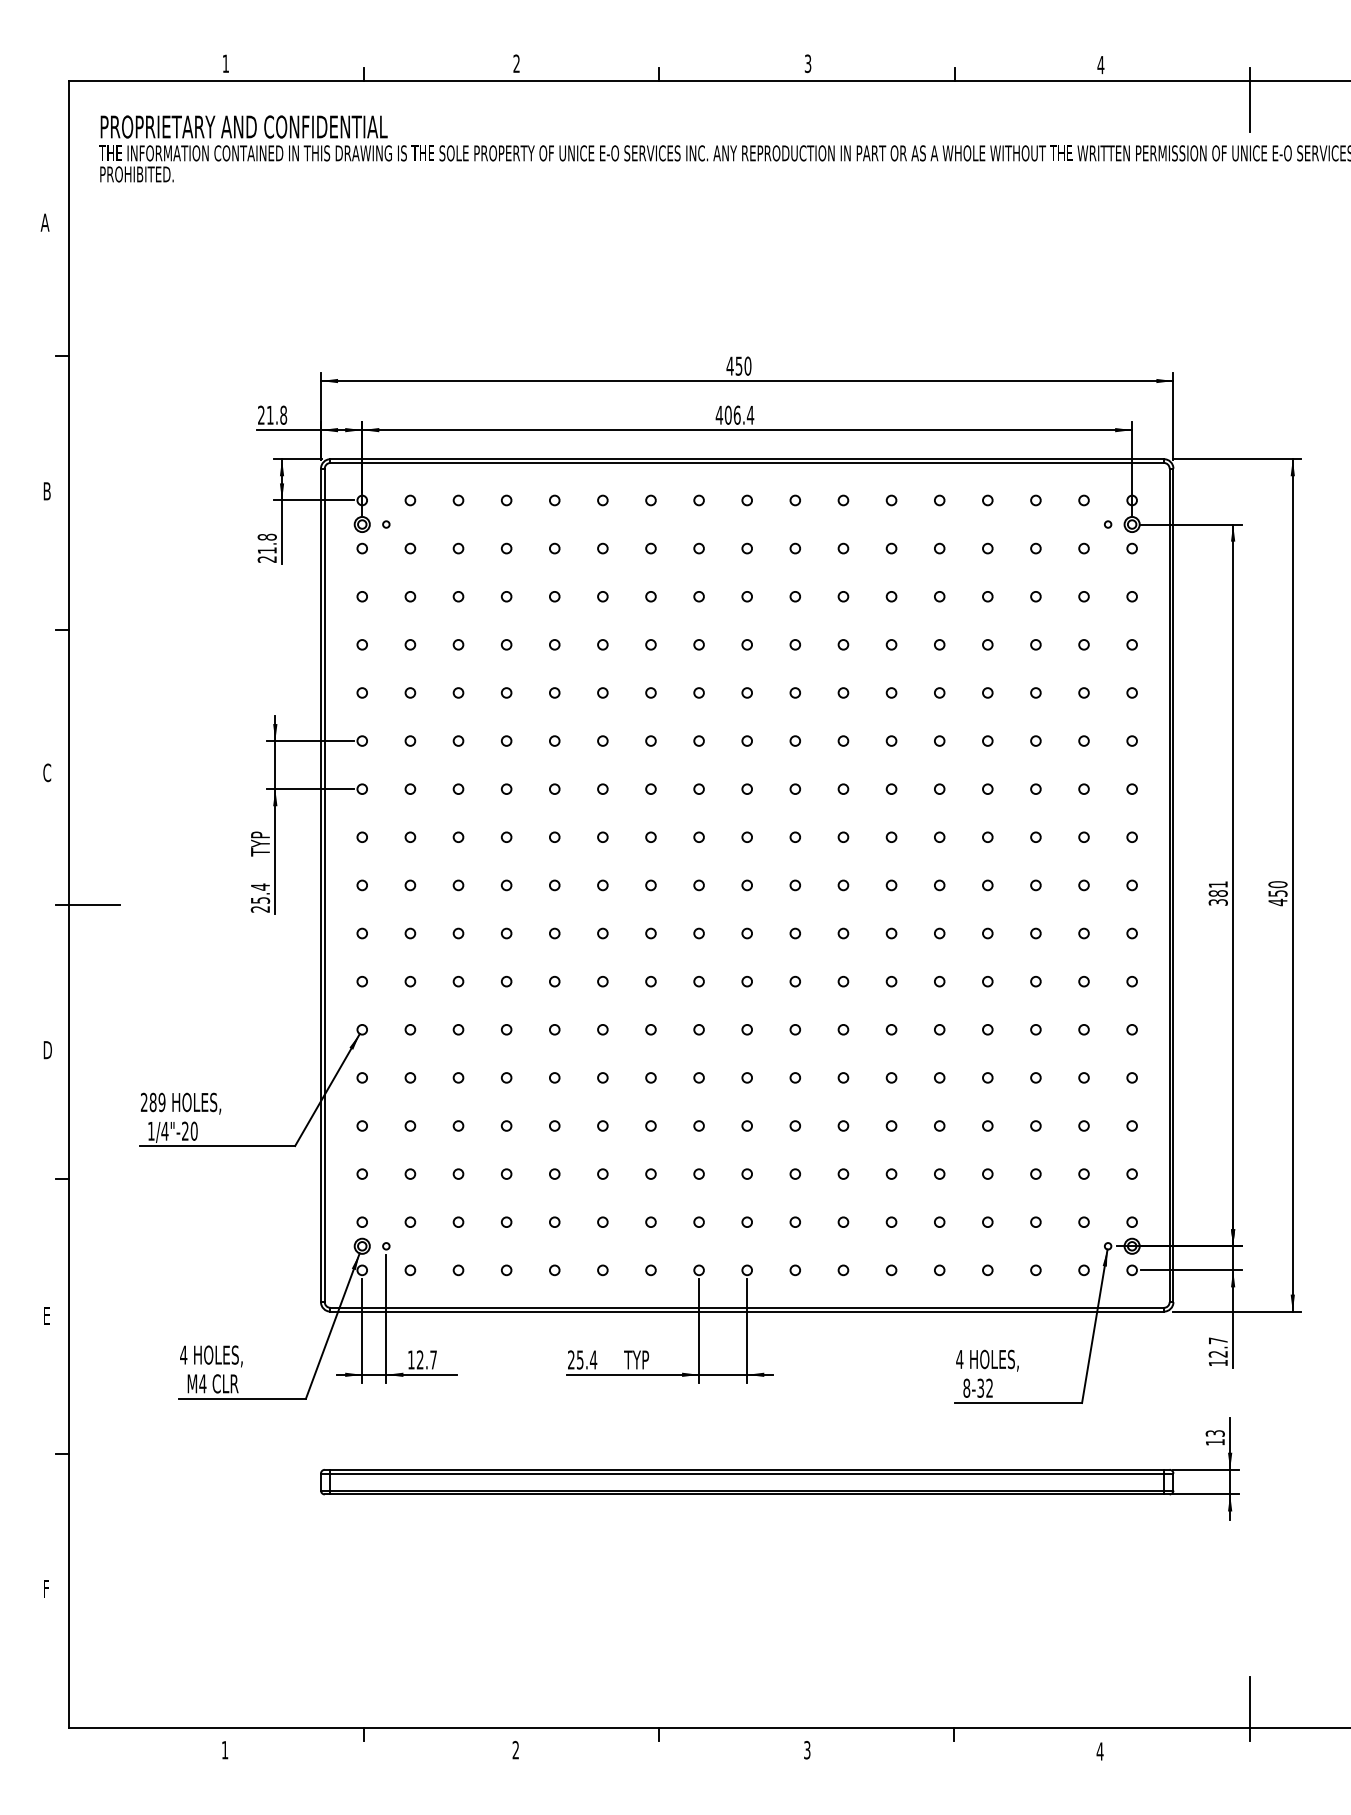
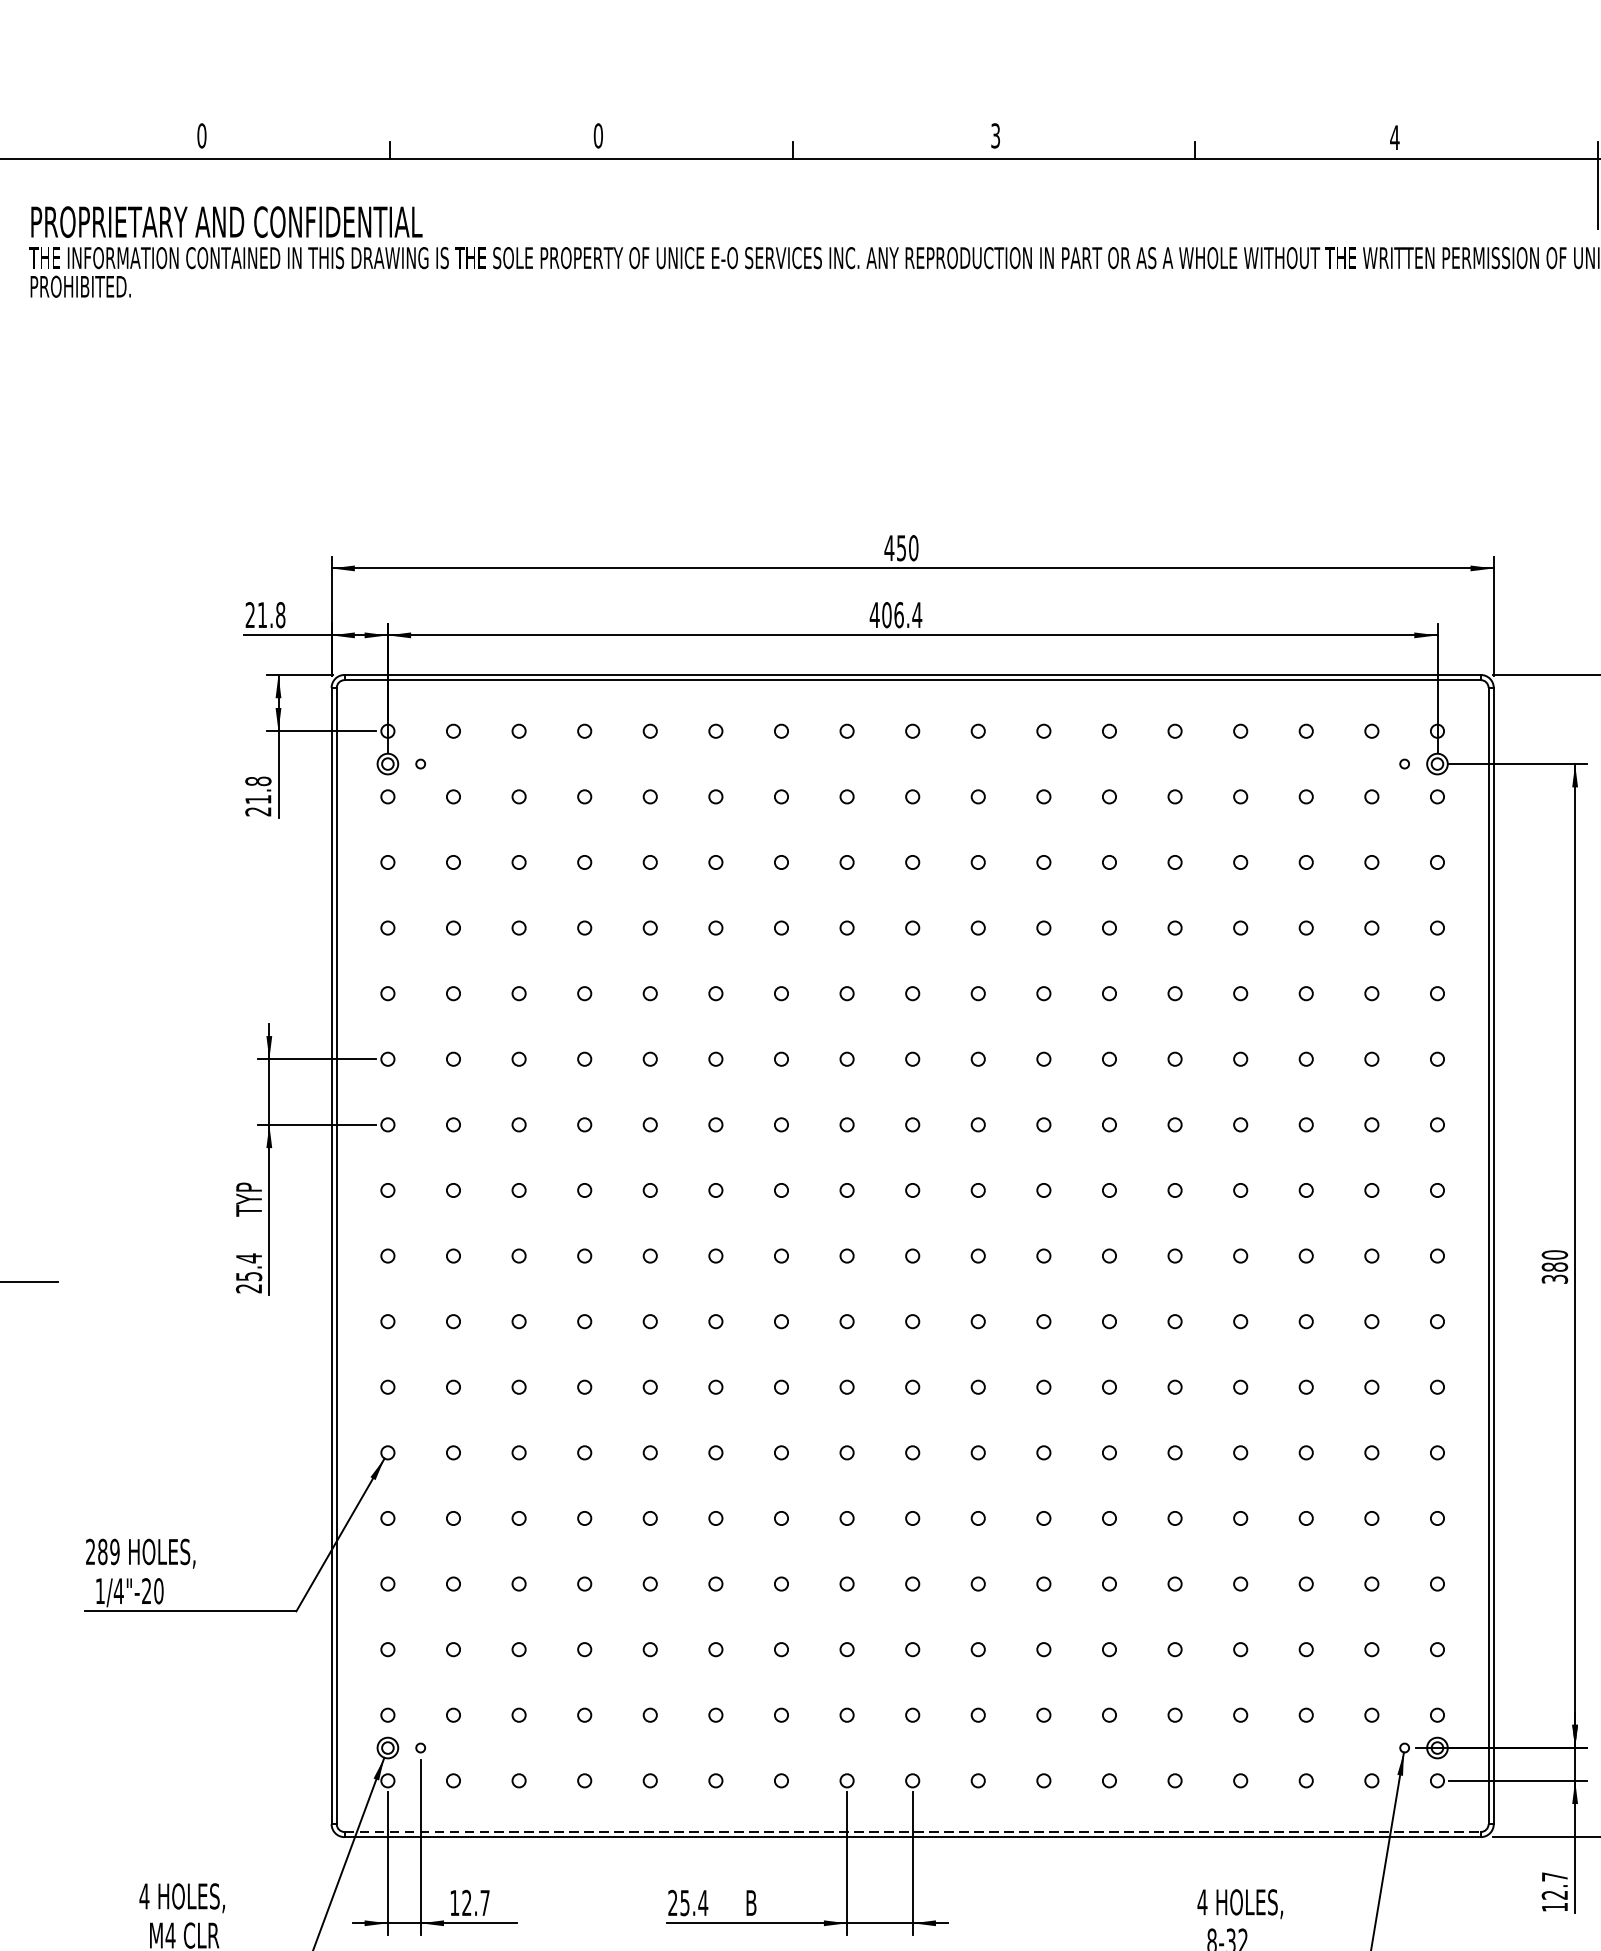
text: (225, 63) -> (201, 135), 1 -> 0
text: (516, 63) -> (598, 135), 2 -> 0
text: (1217, 884) -> (1553, 1254), 381 -> 380
line: (747, 1307) -> (913, 1831), solid -> dashed
text: (636, 1359) -> (761, 1902), TYP -> B

